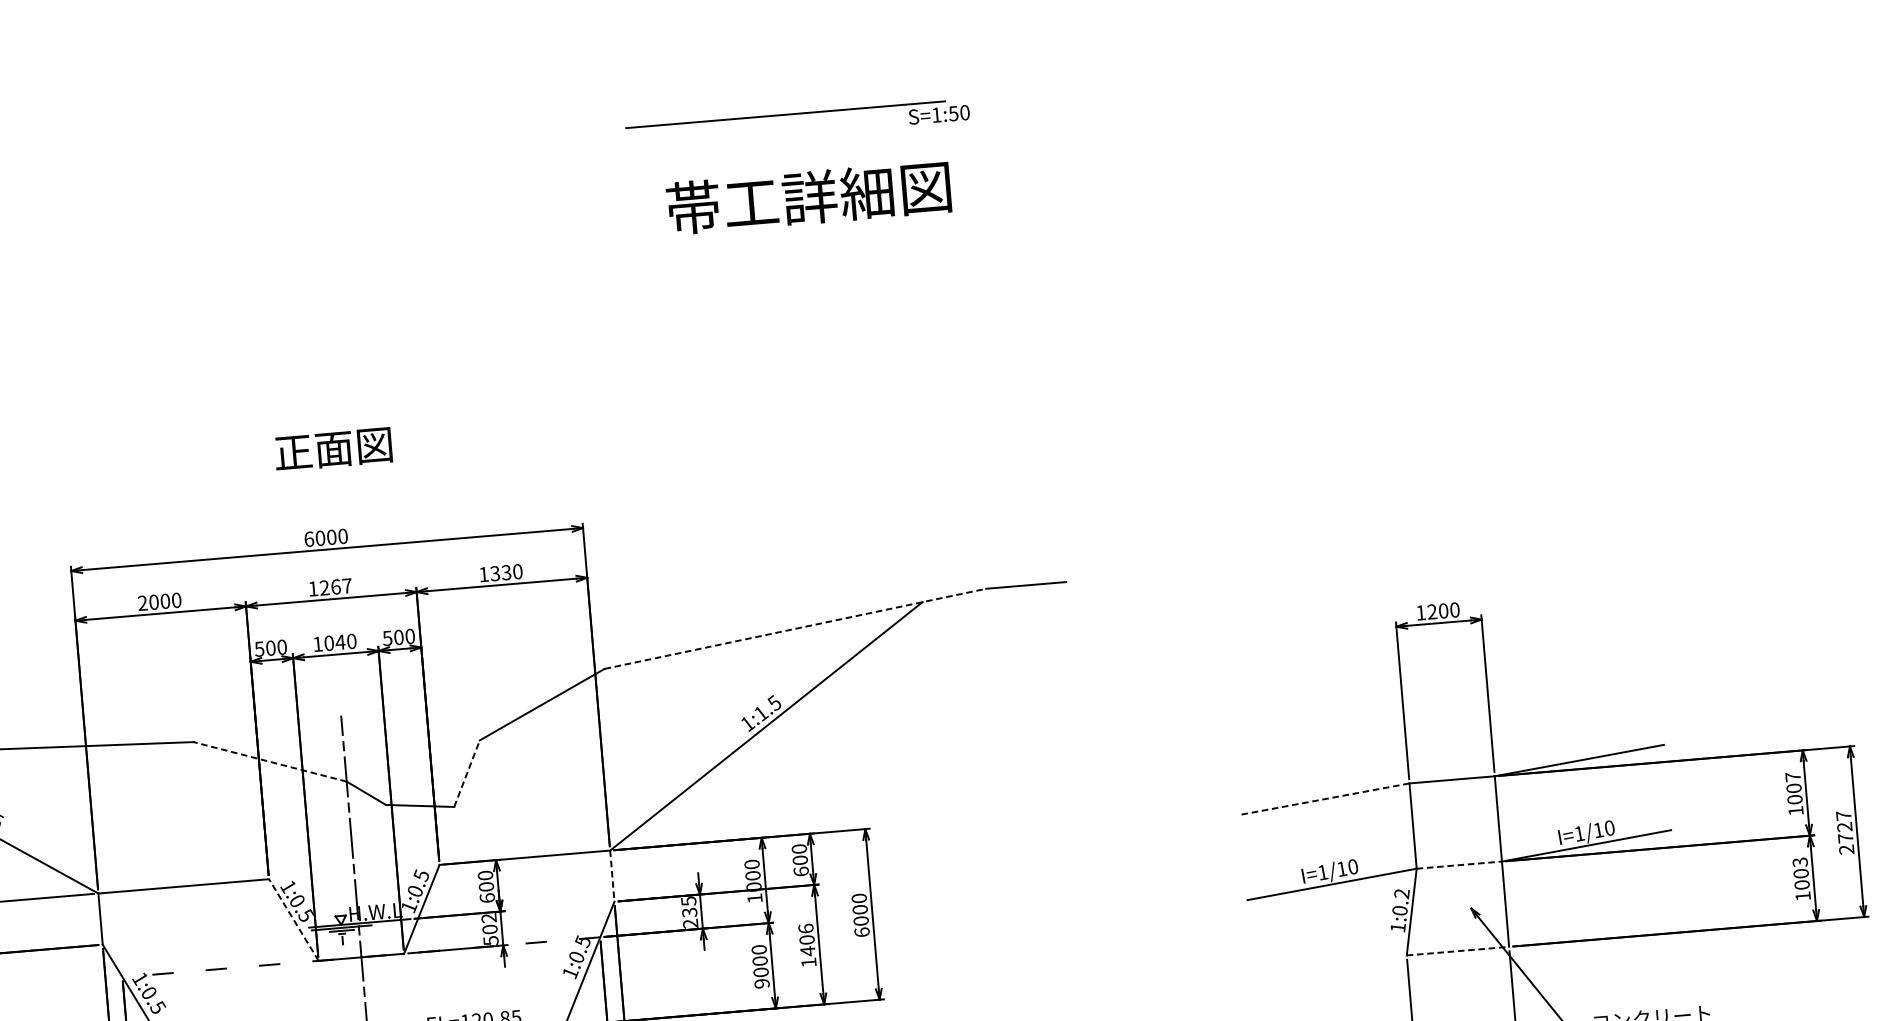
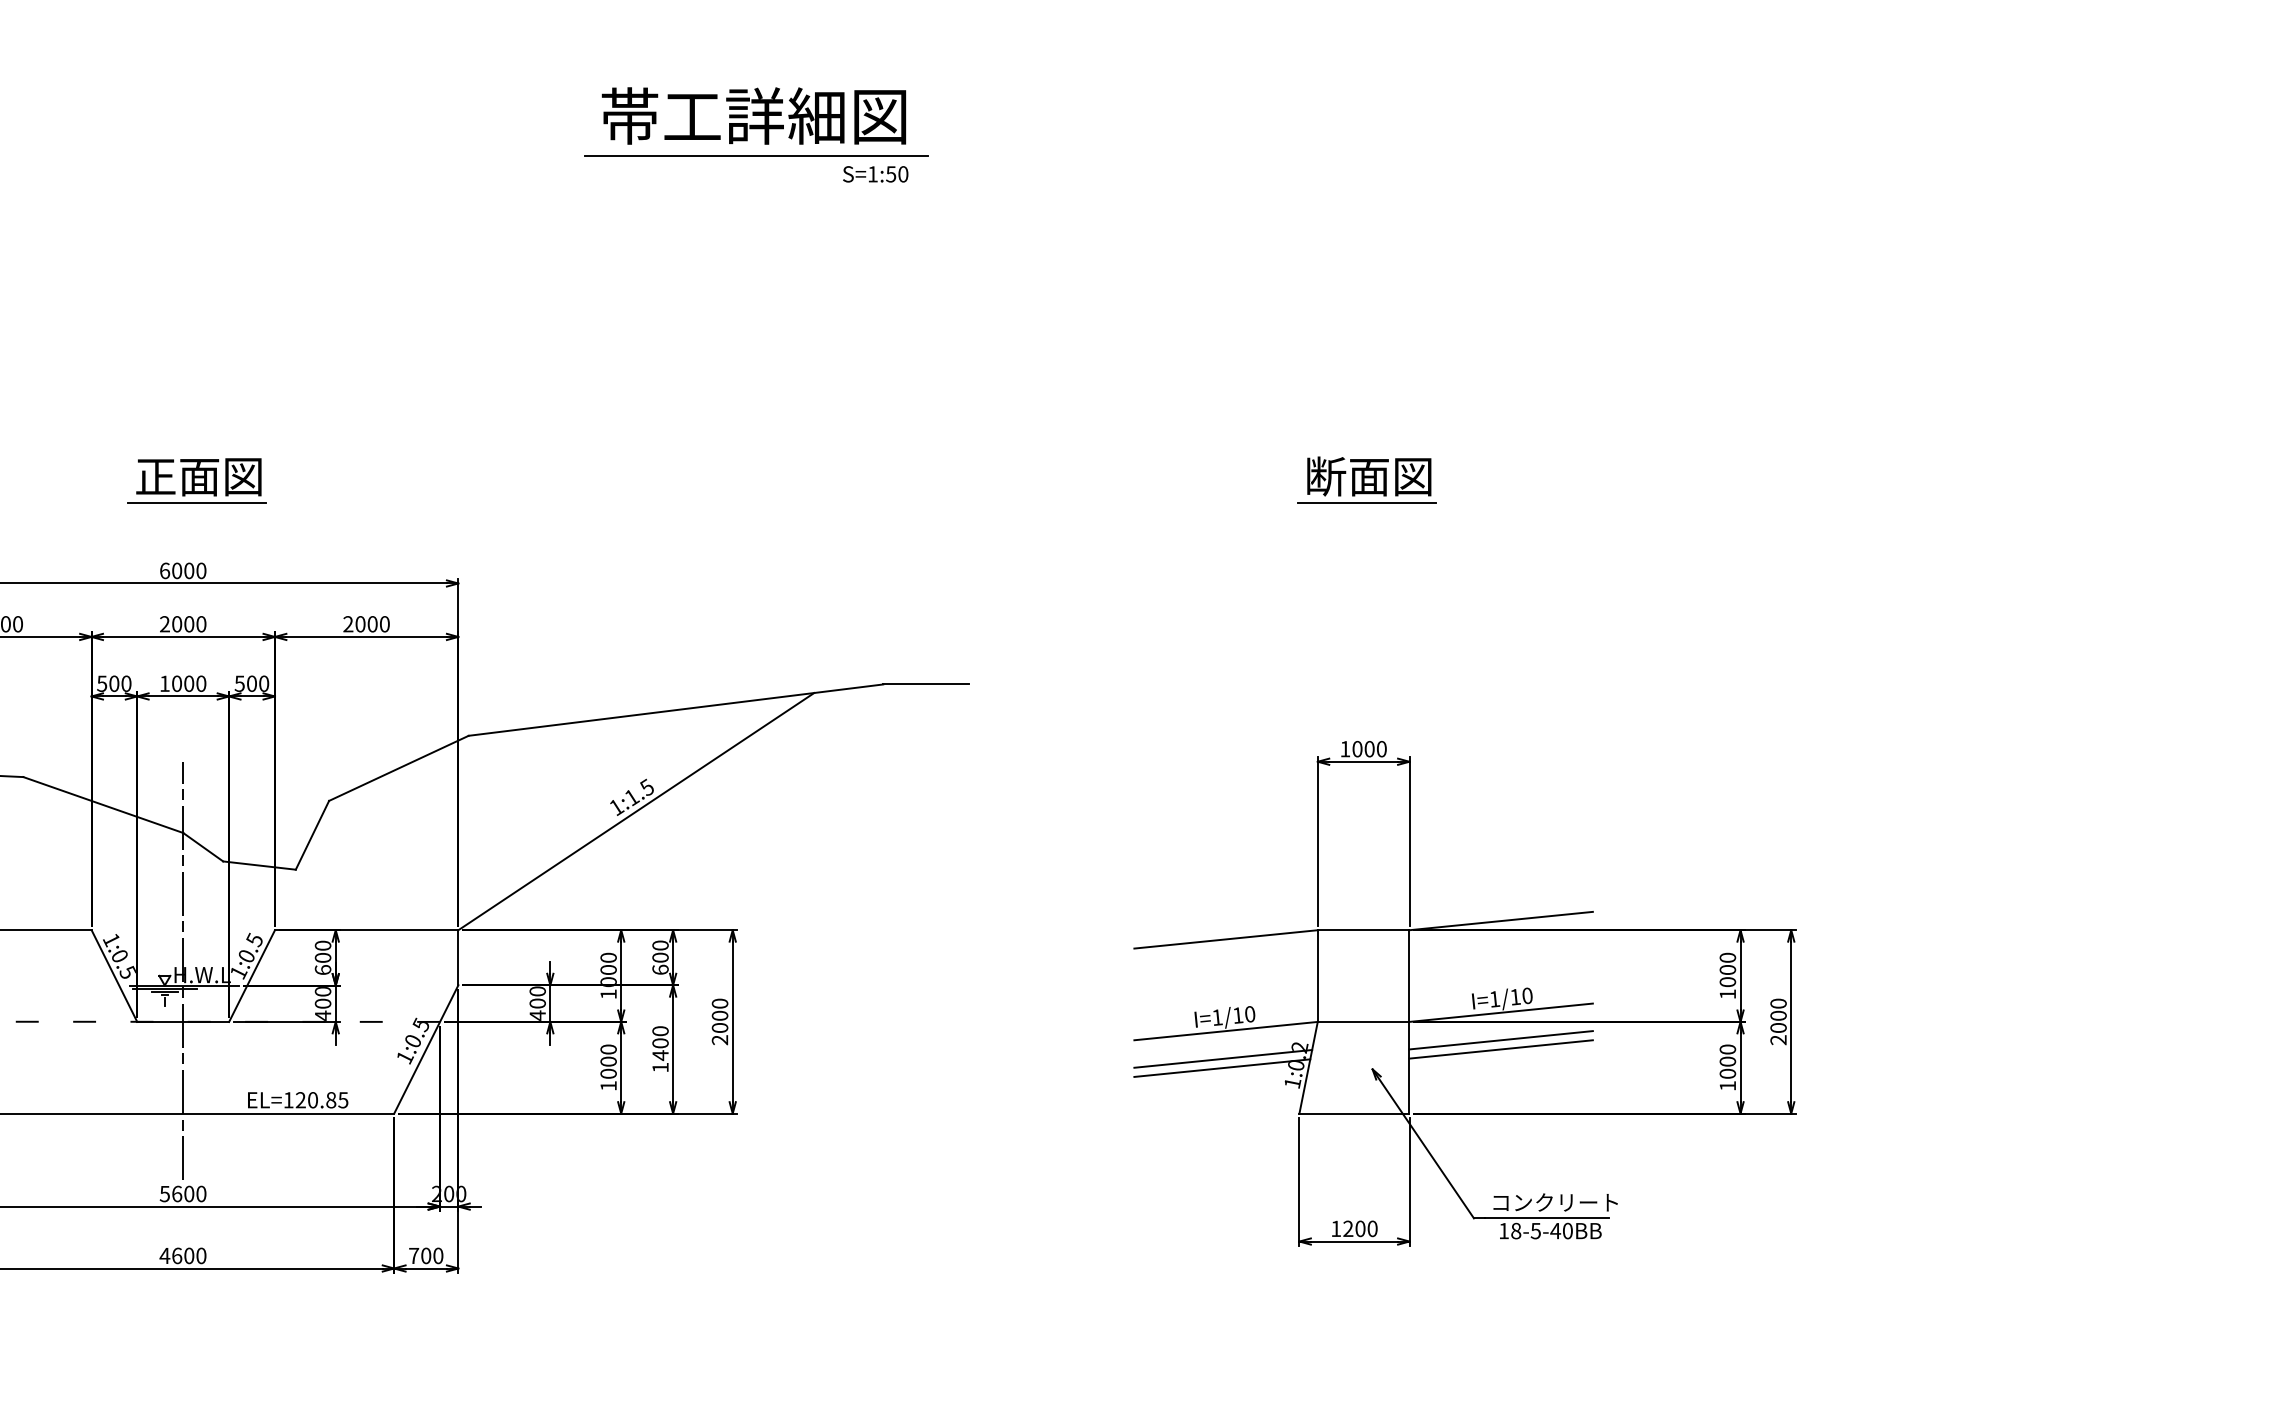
line: (785, 113) -> (756, 155), moved
text: (808, 197) -> (753, 115), moved
part: (1419, 360) -> (1366, 479), added
line: (334, 473) -> (197, 502), added
text: (495, 573) -> (360, 624), 1330 -> 2000
text: (330, 587) -> (183, 624), 1267 -> 2000
text: (1432, 612) -> (1357, 749), 1200 -> 1000
line: (794, 629) -> (675, 710), dashed -> solid
text: (339, 642) -> (188, 683), 1040 -> 1000
line: (270, 762) -> (103, 805), dashed -> solid
line: (466, 772) -> (312, 834), dashed -> solid
text: (1792, 776) -> (1727, 957), 1007 -> 1000
line: (1324, 799) -> (1225, 939), dashed -> solid
text: (1844, 826) -> (1778, 1015), 2727 -> 2000
text: (1799, 862) -> (1727, 1049), 1003 -> 1000
line: (1459, 864) -> (1363, 1021), dashed -> solid
line: (1588, 871) -> (1500, 1040), added
line: (612, 875) -> (458, 957), dashed -> solid
line: (1588, 880) -> (1500, 1049), added
line: (1331, 910) -> (1223, 1058), added
text: (689, 912) -> (537, 1003), 235 -> 400
line: (1331, 918) -> (1222, 1067), added
line: (293, 919) -> (114, 975), dashed -> solid
text: (806, 928) -> (660, 1031), 1406 -> 1400
text: (490, 929) -> (323, 1003), 502 -> 400
text: (861, 932) -> (719, 1040), 6000 -> 2000
line: (1457, 951) -> (1354, 1113), dashed -> solid
text: (761, 983) -> (608, 1085), 9000 -> 1000

